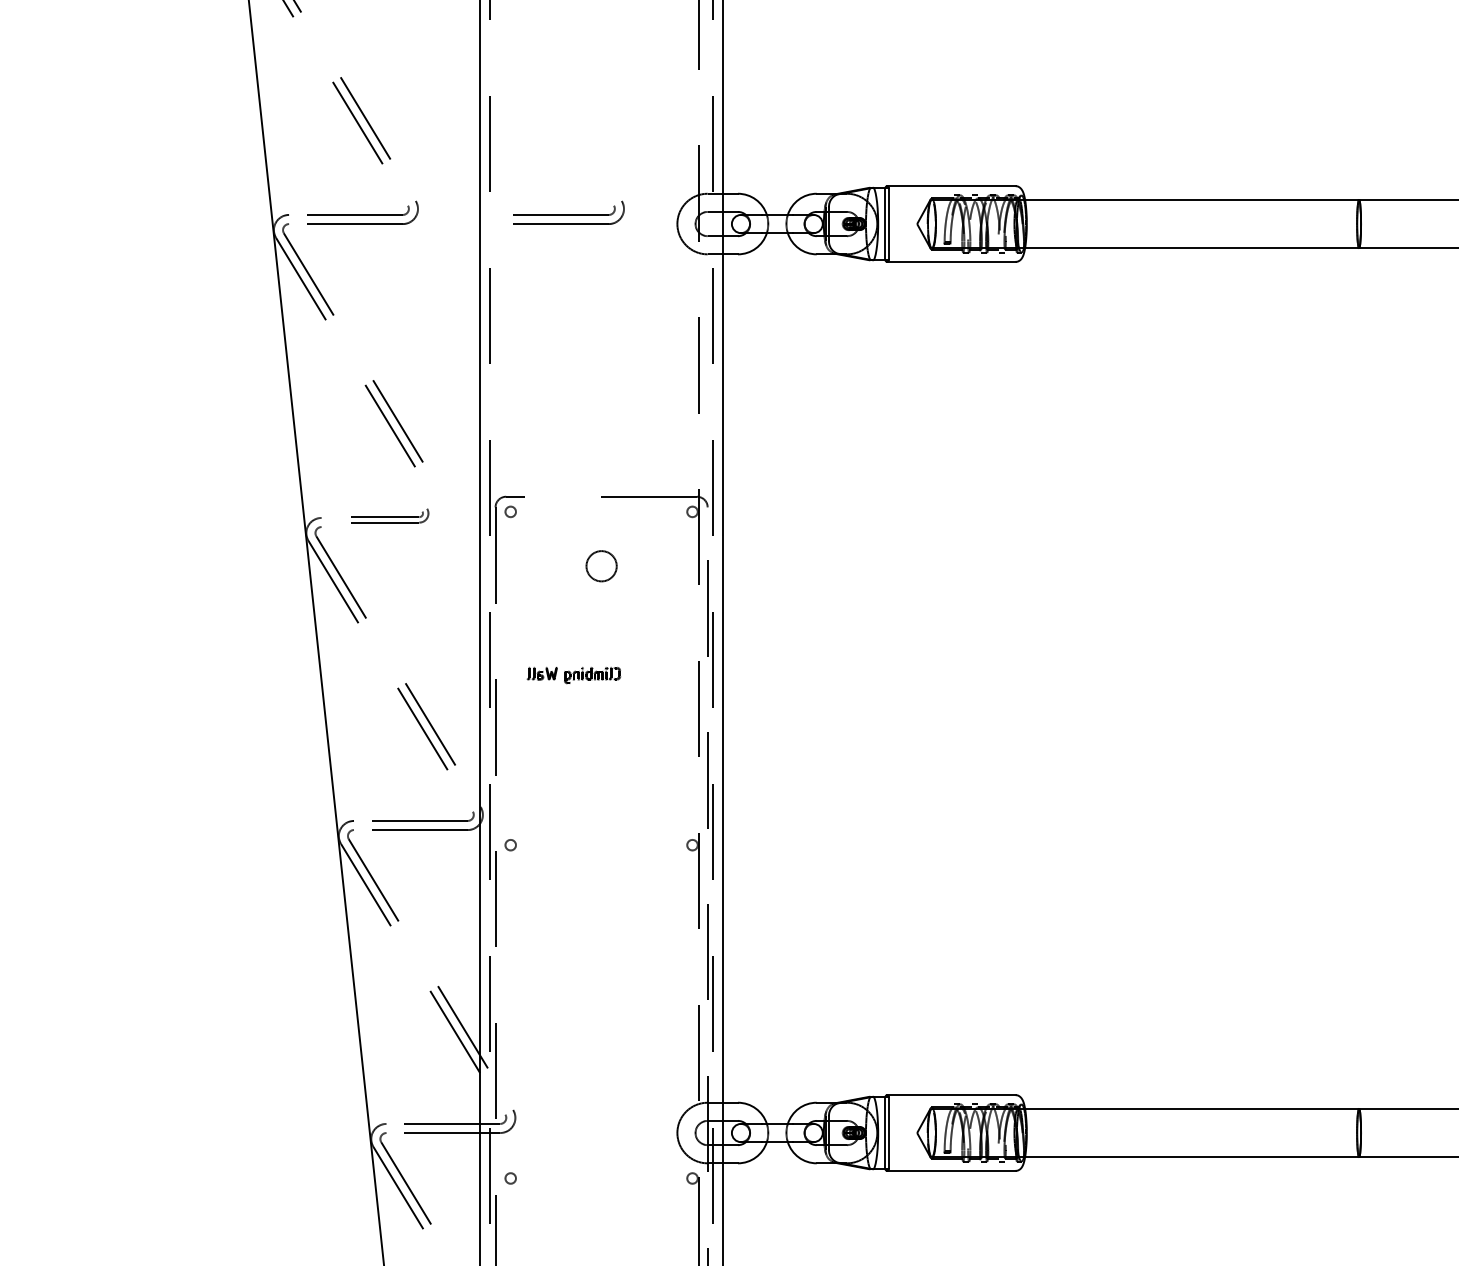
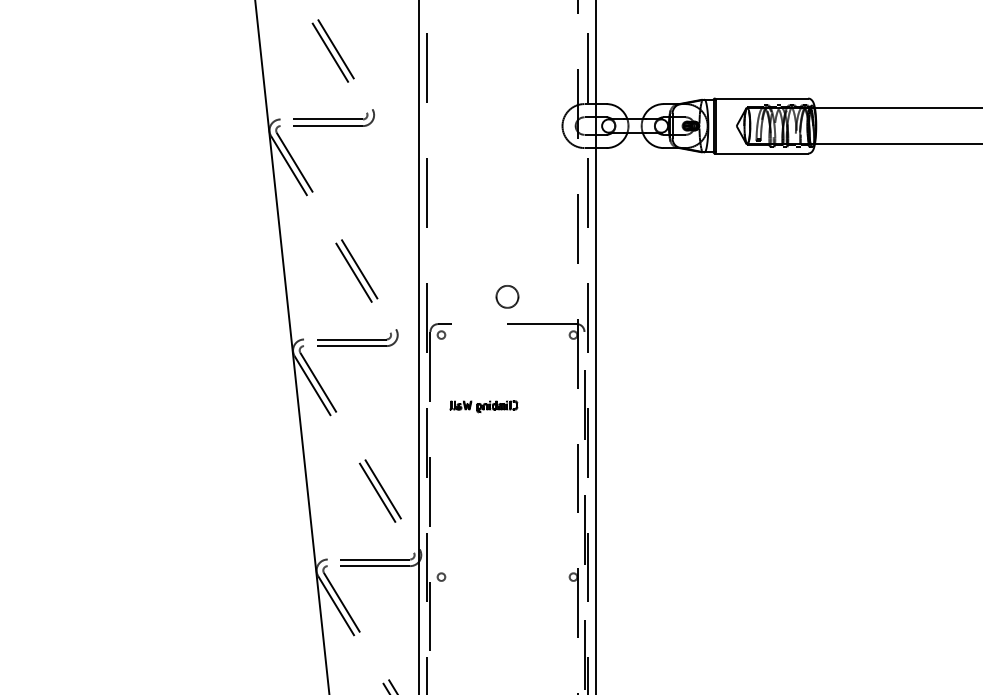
part: (568, 212) -> (483, 117), removed
part: (395, 515) -> (357, 337), size x1.67
circle: (601, 566) -> (507, 297), moved
part: (573, 675) -> (483, 406), moved

